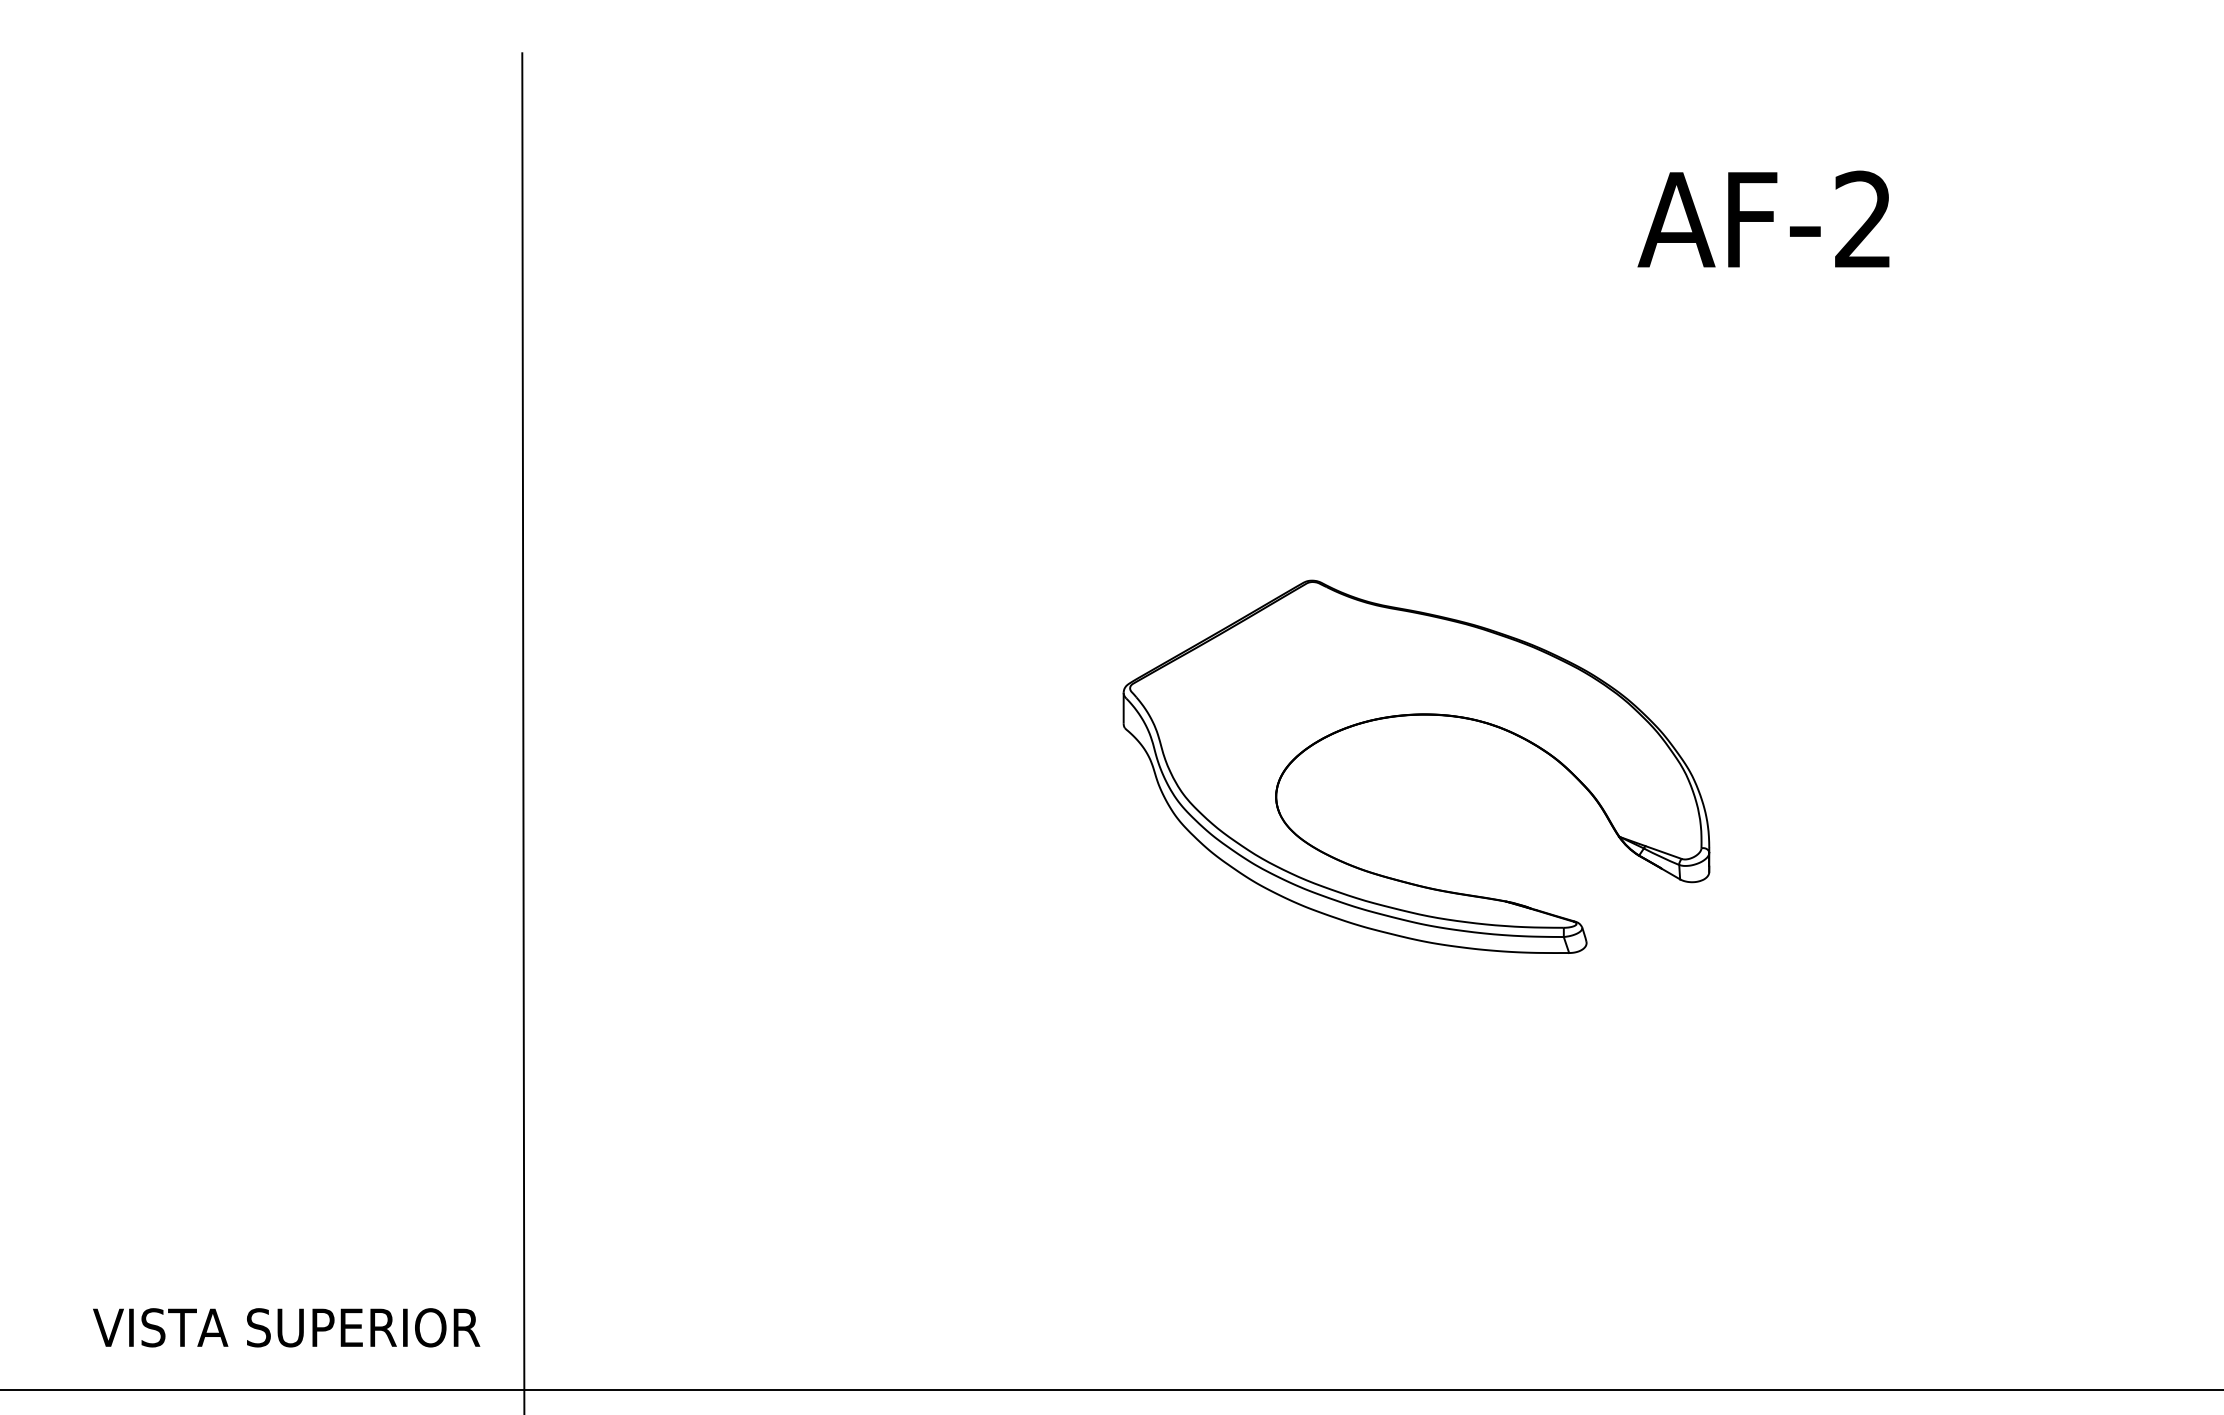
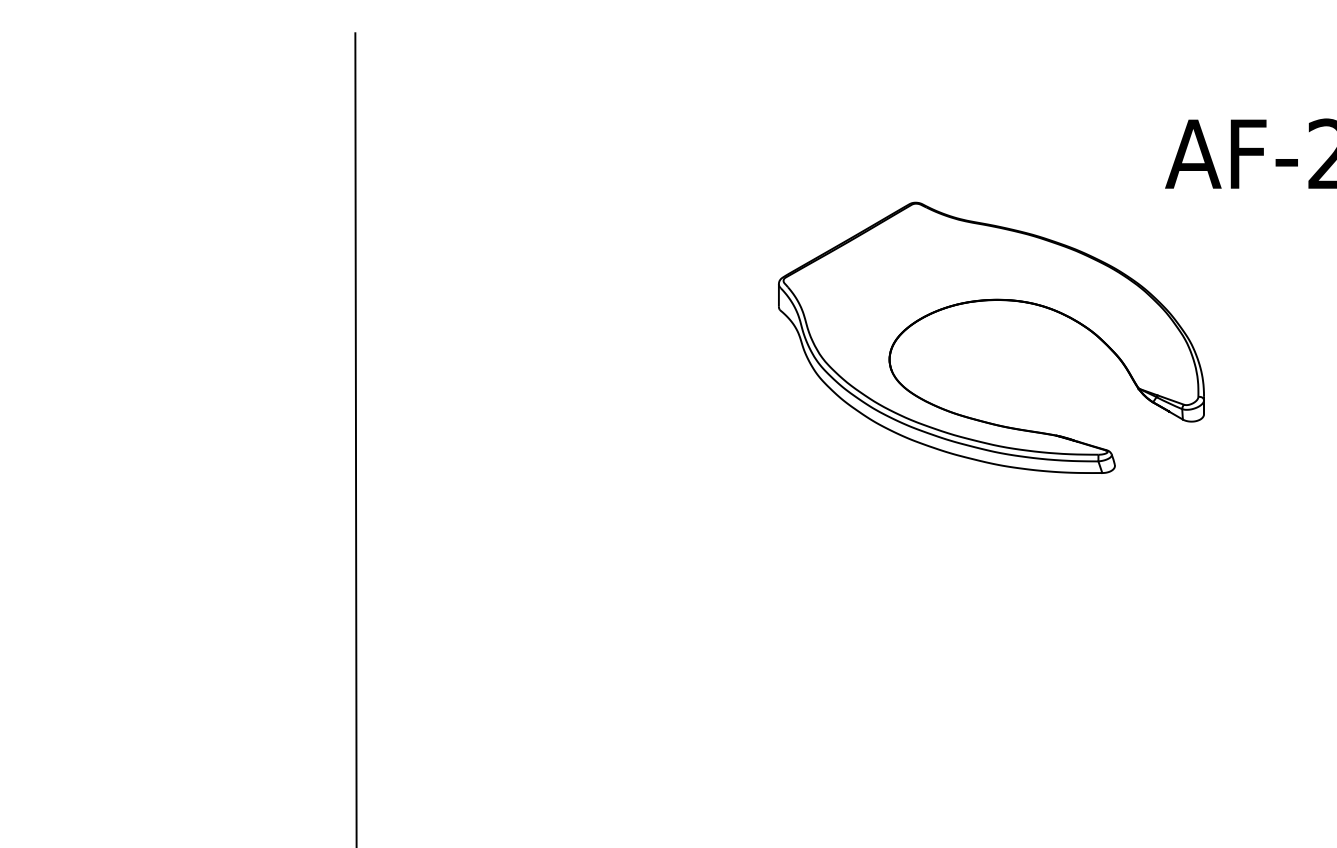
part: (1408, 716) -> (985, 301), moved

